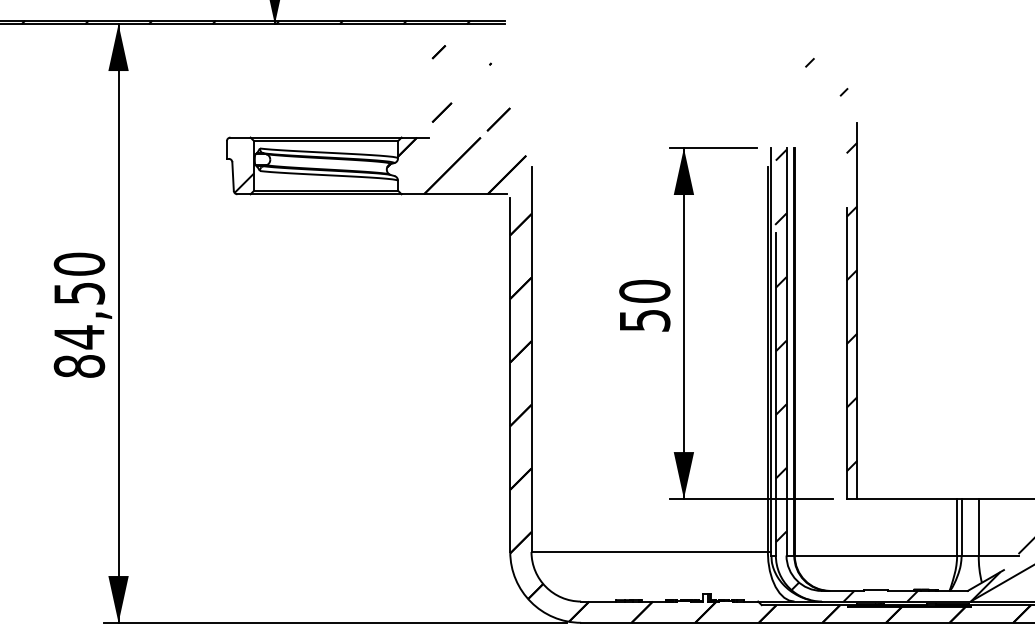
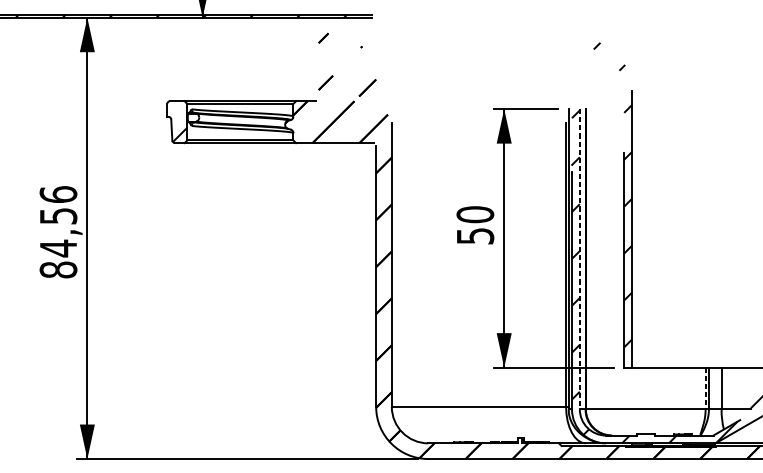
text: (78, 263) -> (57, 194), 84,50 -> 84,56
line: (786, 351) -> (579, 258), solid -> dashed
line: (957, 527) -> (705, 388), solid -> dashed

